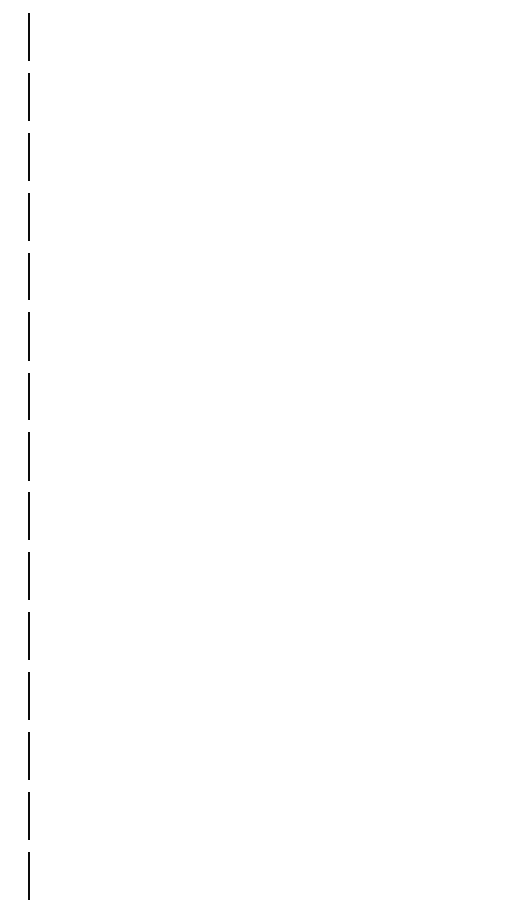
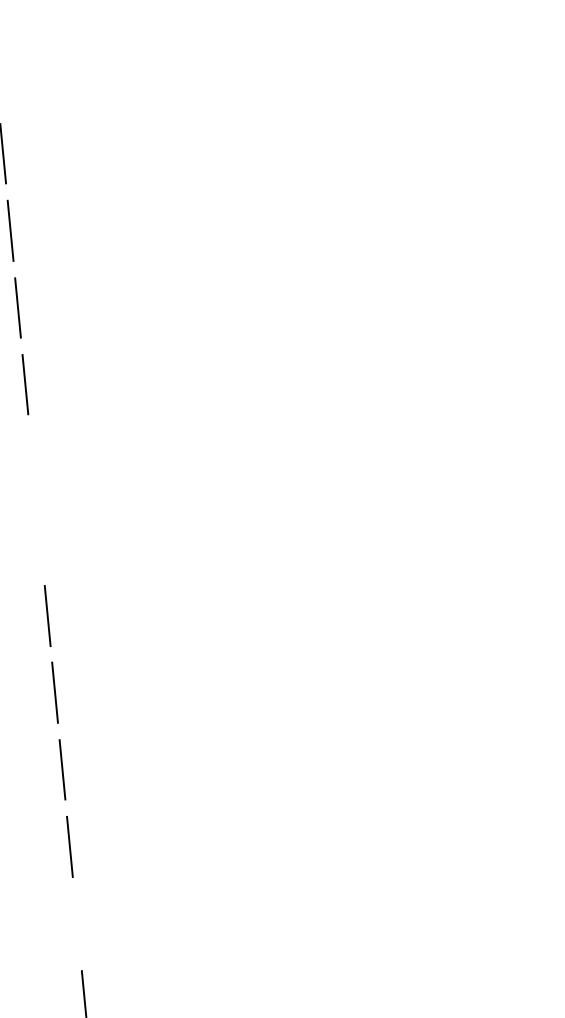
line: (28, 336) -> (32, 461), removed
line: (28, 396) -> (39, 539), removed
line: (28, 695) -> (76, 923), removed

